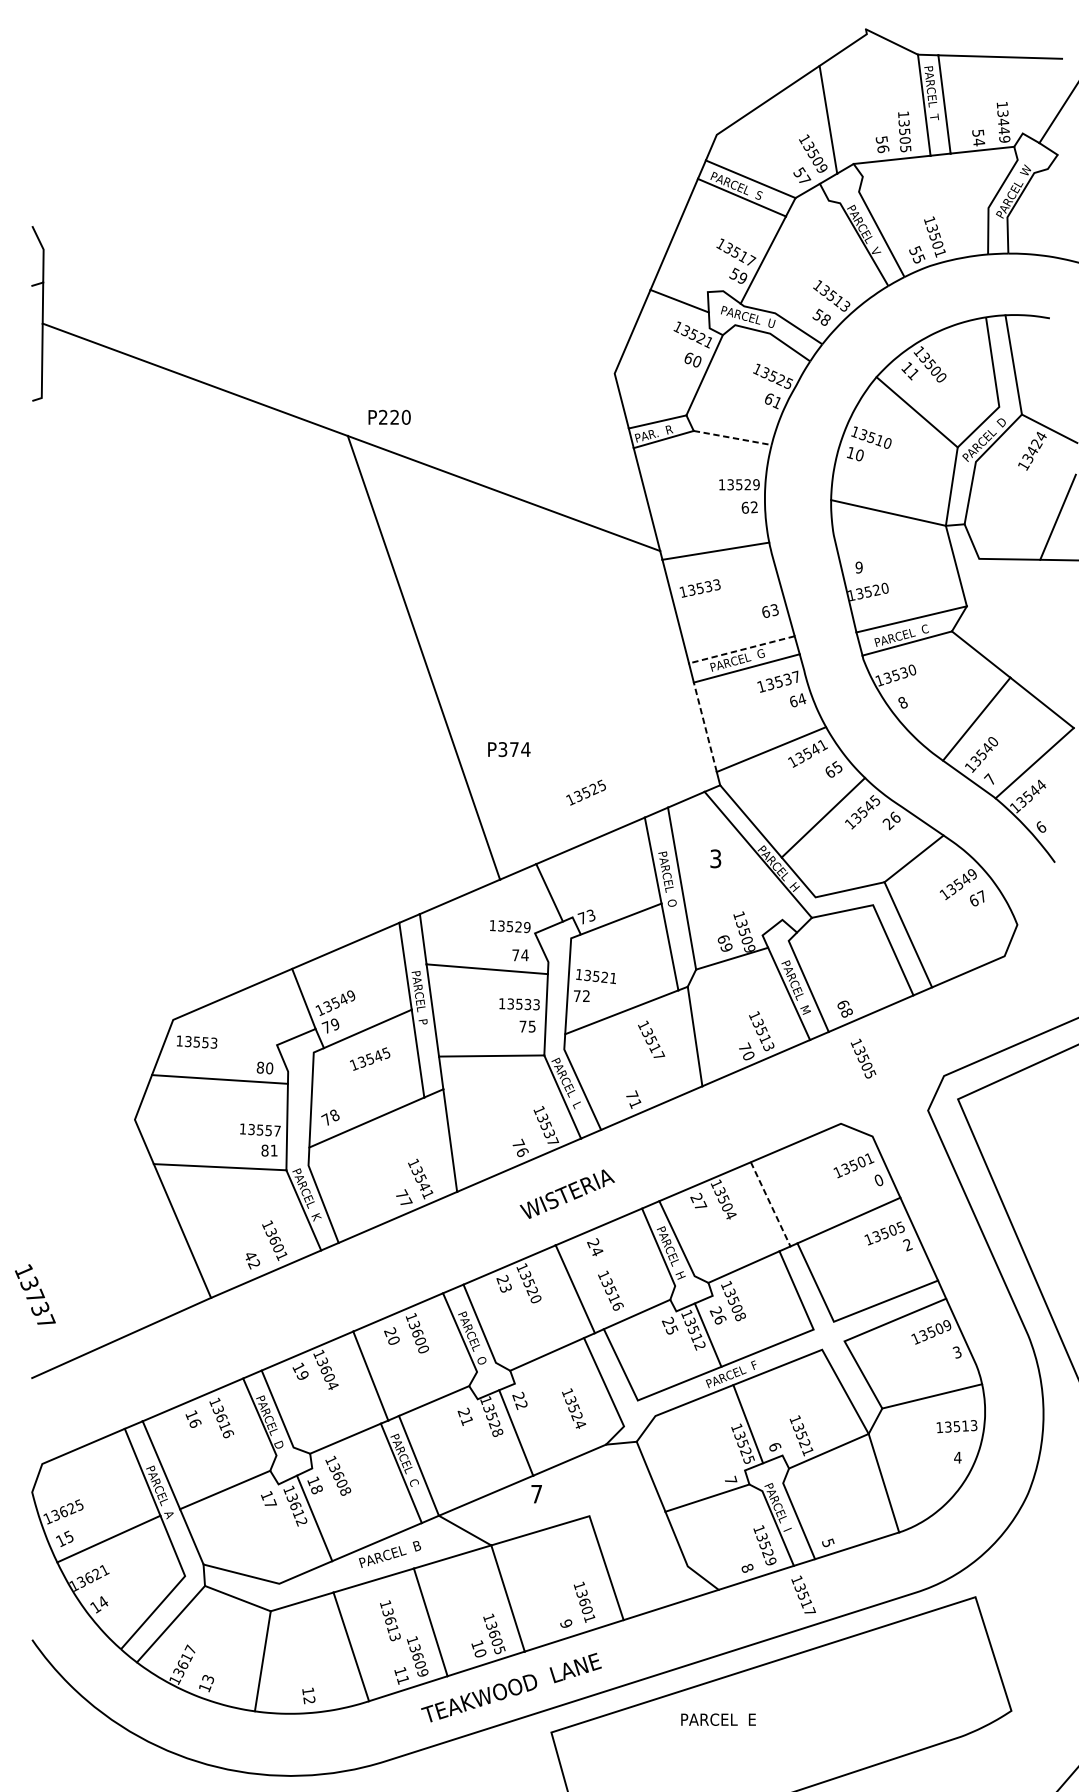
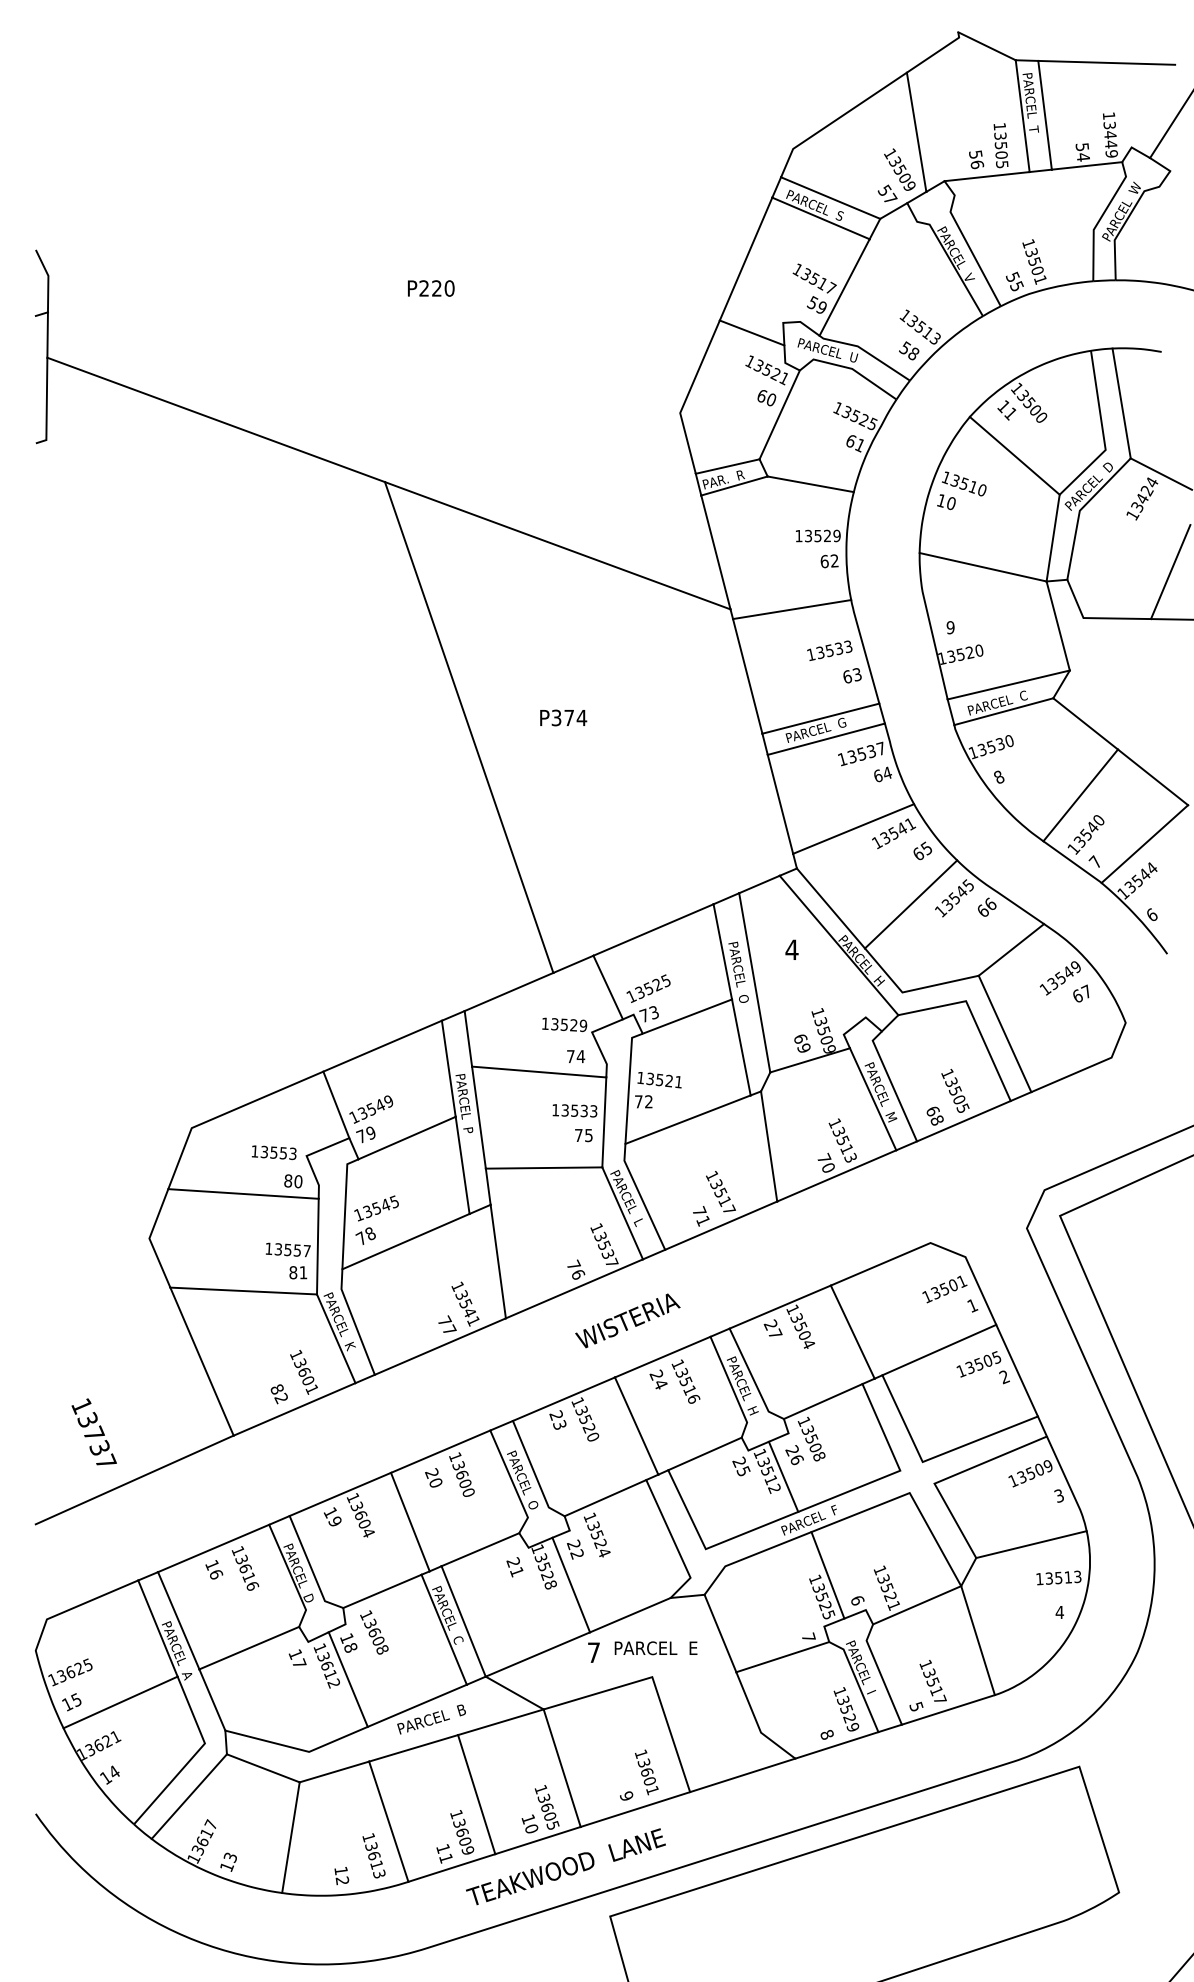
text: (389, 417) -> (431, 288), moved
line: (732, 438) -> (810, 484), dashed -> solid
text: (699, 588) -> (829, 650), moved
line: (741, 649) -> (820, 718), dashed -> solid
line: (705, 726) -> (780, 803), dashed -> solid
text: (509, 749) -> (563, 717), moved
text: (586, 792) -> (648, 988), moved
text: (887, 824) -> (982, 911), 26 -> 66
text: (715, 858) -> (791, 949), 3 -> 4
text: (651, 1039) -> (720, 1191), moved
text: (196, 1041) -> (273, 1152), moved
text: (863, 1058) -> (955, 1090), moved
text: (370, 1059) -> (376, 1208), moved
text: (878, 1180) -> (972, 1305), 0 -> 1
line: (770, 1204) -> (852, 1332), dashed -> solid
text: (249, 1256) -> (276, 1389), 42 -> 82
text: (610, 1290) -> (685, 1381), moved
text: (34, 1294) -> (93, 1431), moved
text: (573, 1408) -> (596, 1534), moved
text: (802, 1594) -> (932, 1680), moved
text: (389, 1620) -> (373, 1855), moved
text: (718, 1719) -> (655, 1648), moved

